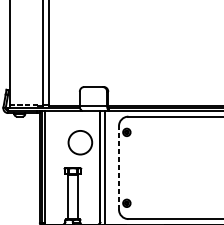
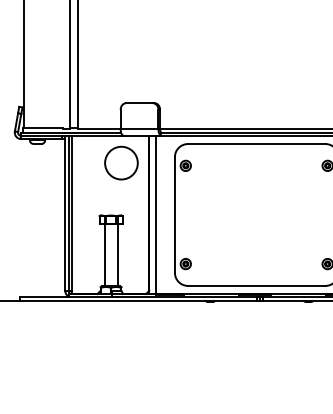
line: (24, 105) -> (43, 128), dashed -> solid
circle: (80, 142) -> (121, 162), moved
line: (118, 167) -> (174, 214), dashed -> solid

